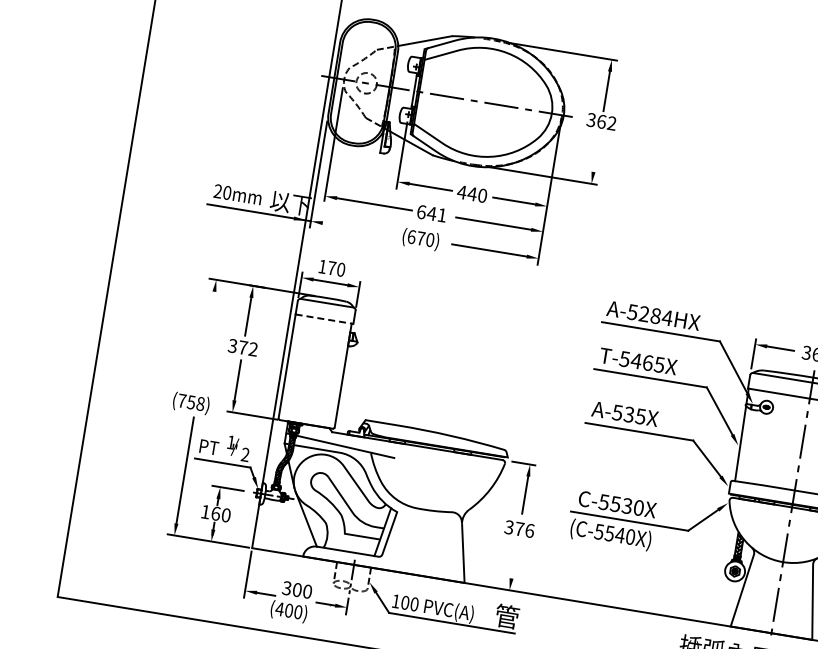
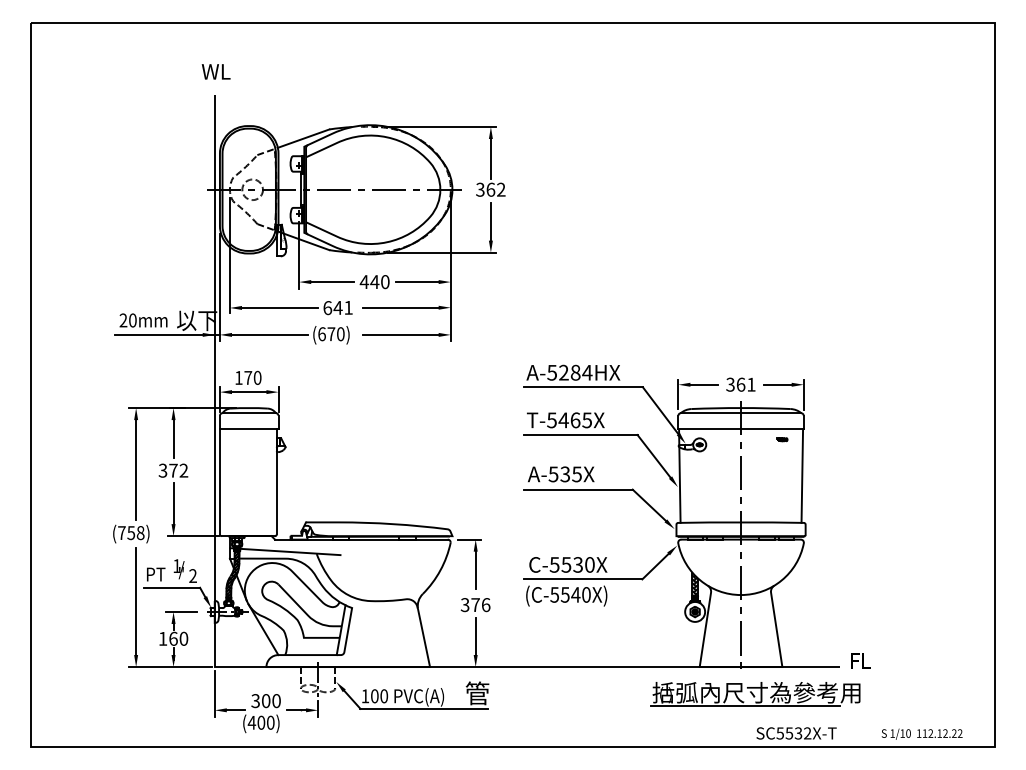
line: (596, 154) -> (490, 222), added
line: (358, 228) -> (268, 334), added
line: (324, 319) -> (249, 429), dashed -> solid
line: (206, 340) -> (136, 469), added
line: (514, 561) -> (475, 637), added

